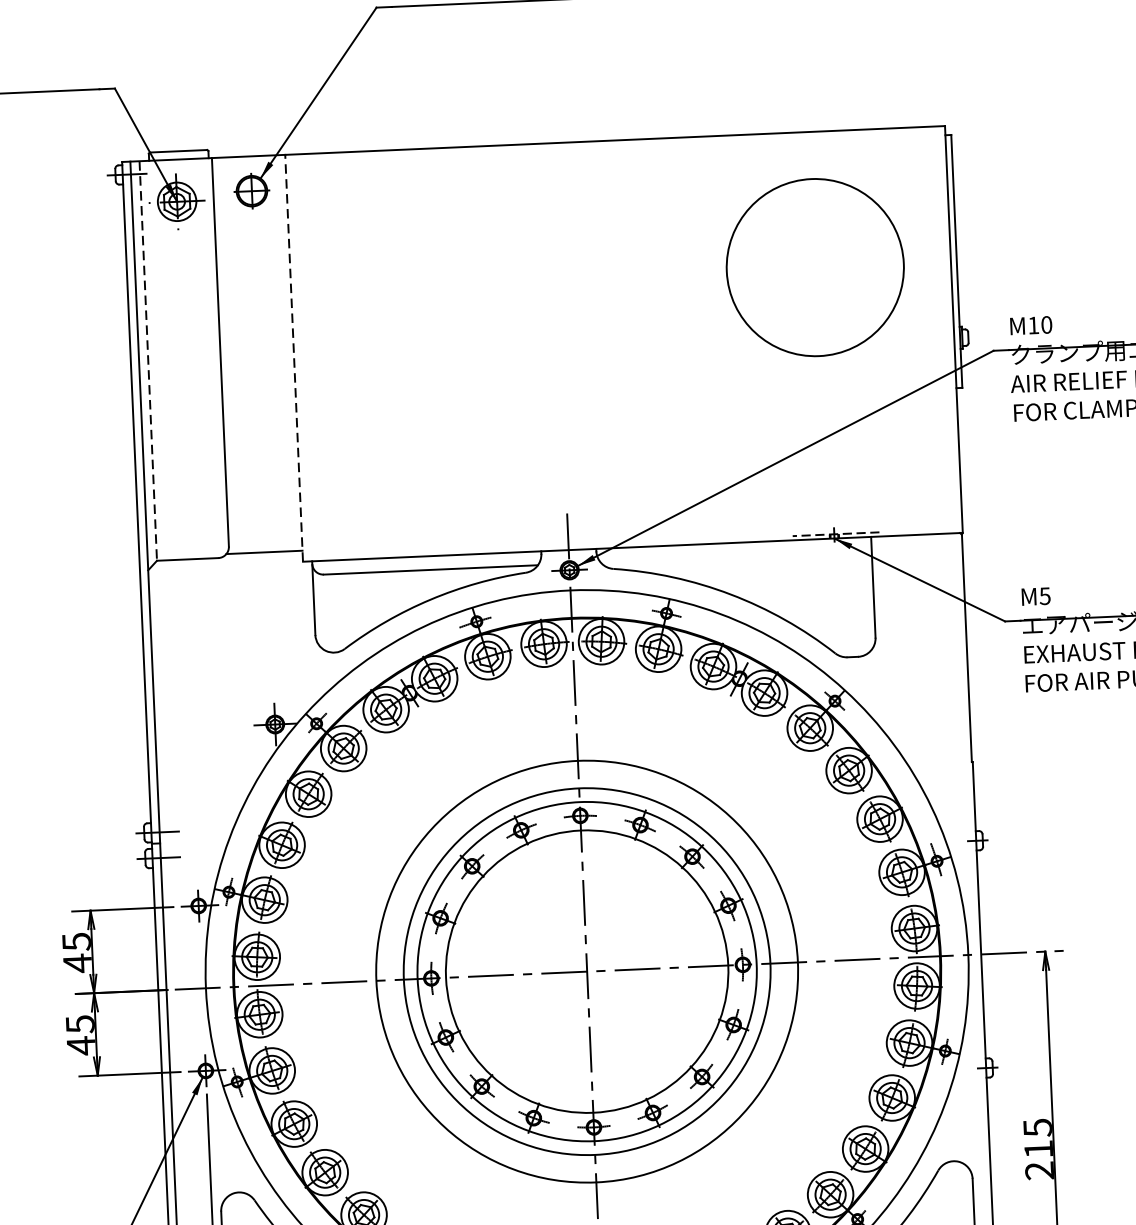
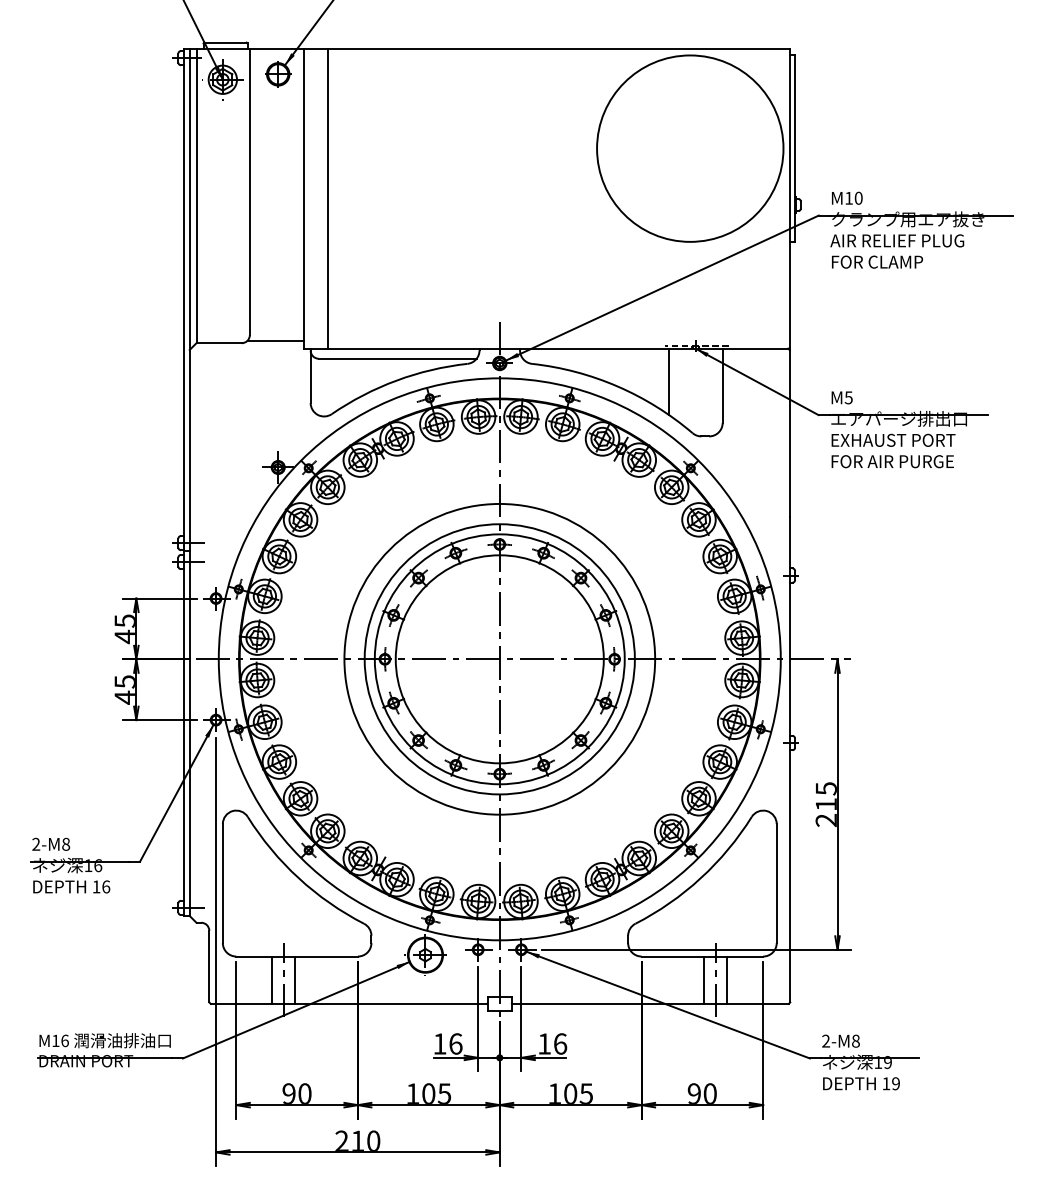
circle: (815, 267) -> (690, 148), size x1.43
line: (327, 356) -> (328, 198), added
line: (293, 358) -> (303, 198), dashed -> solid
line: (148, 361) -> (196, 196), dashed -> solid
line: (799, 584) -> (668, 381), added

